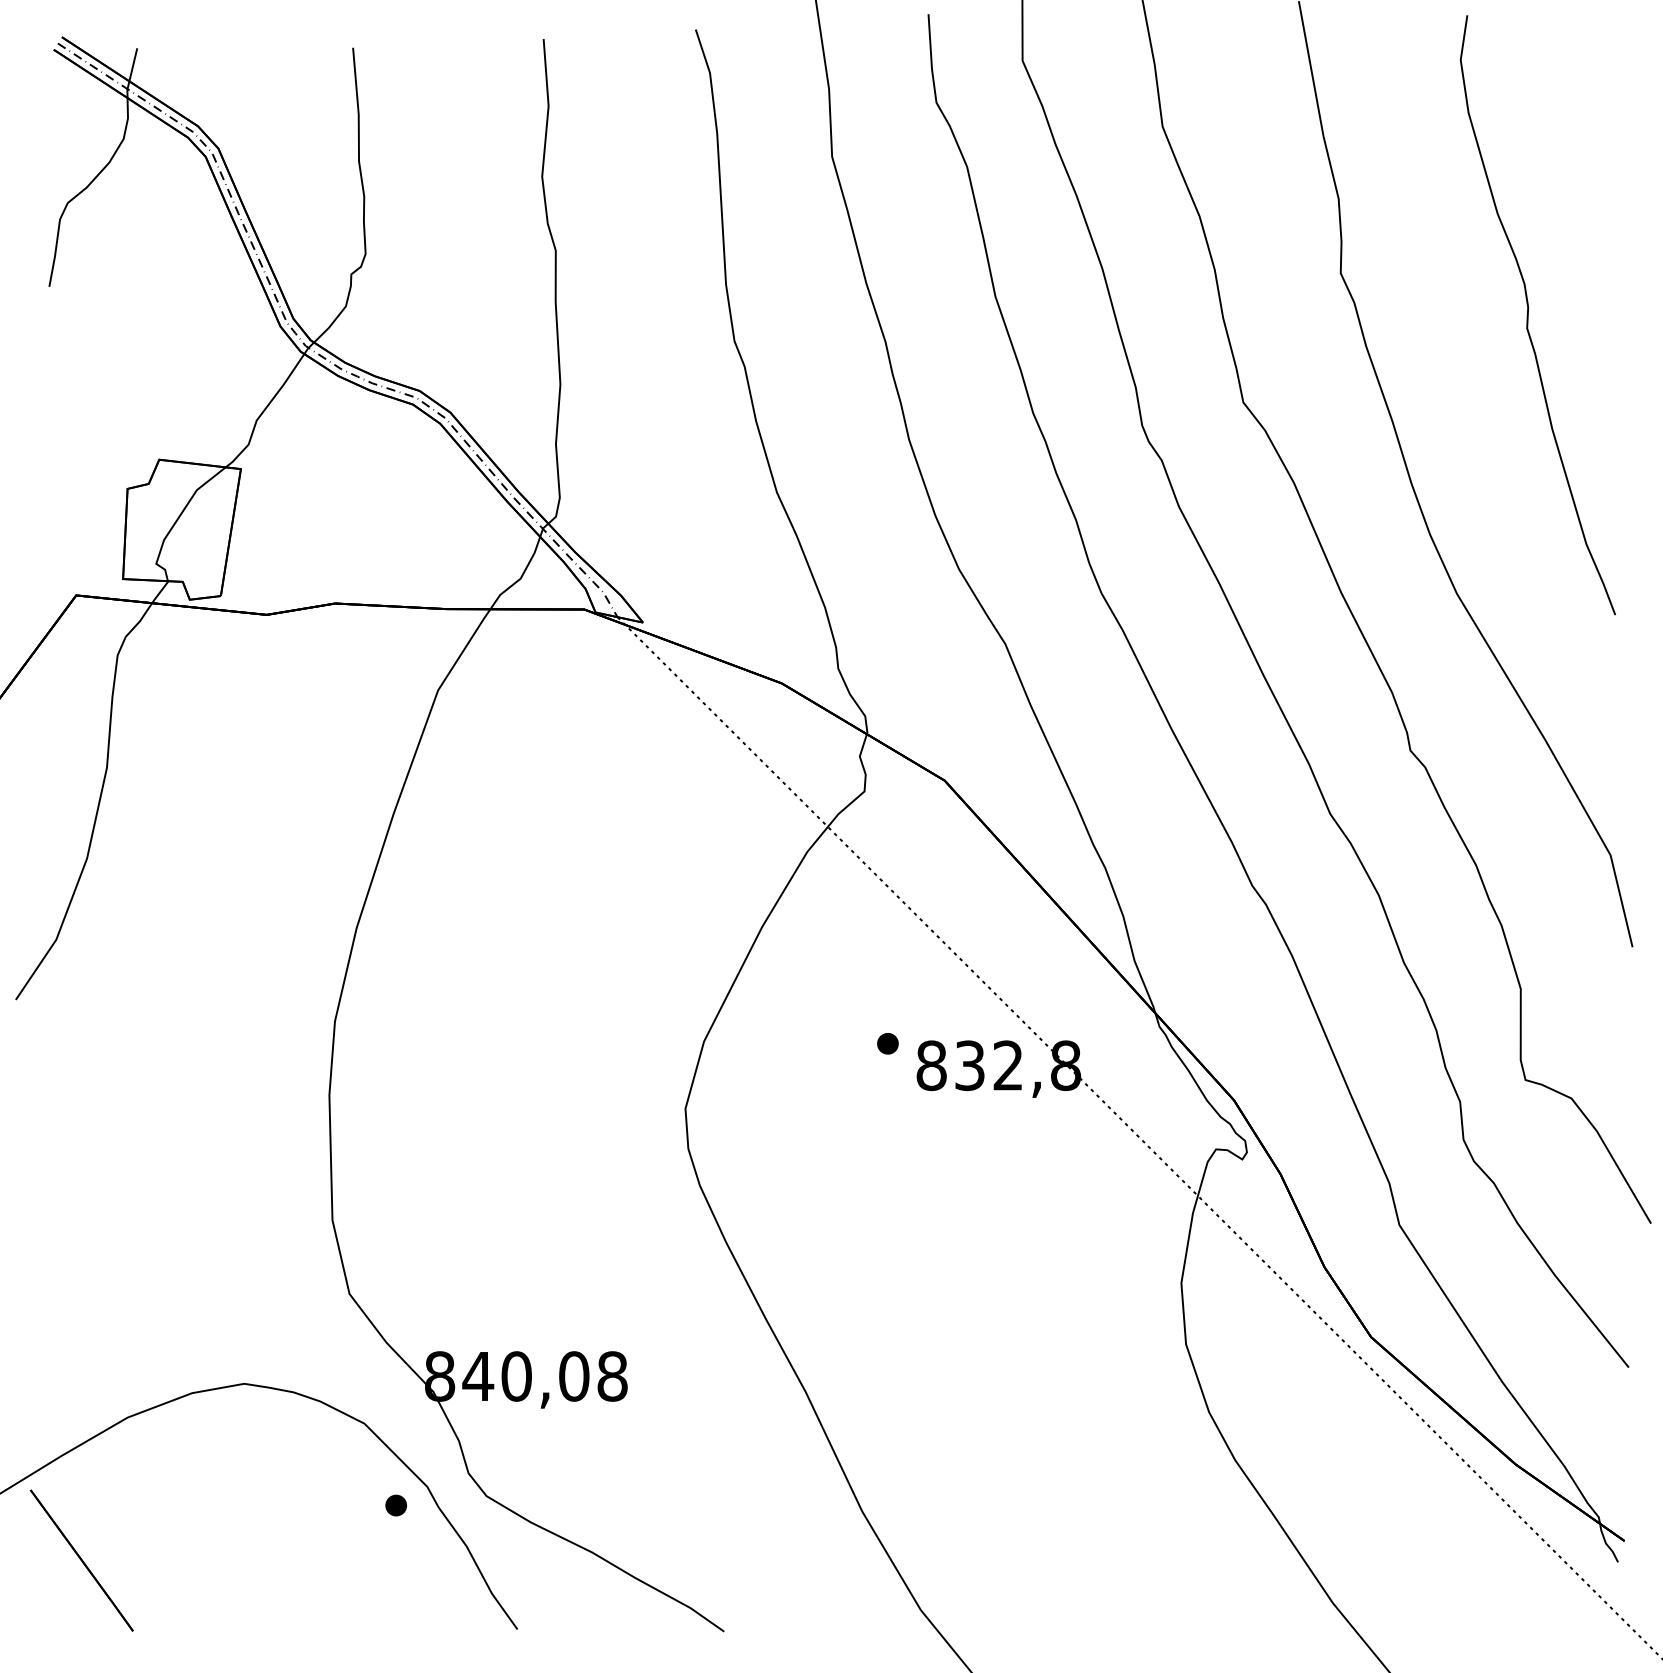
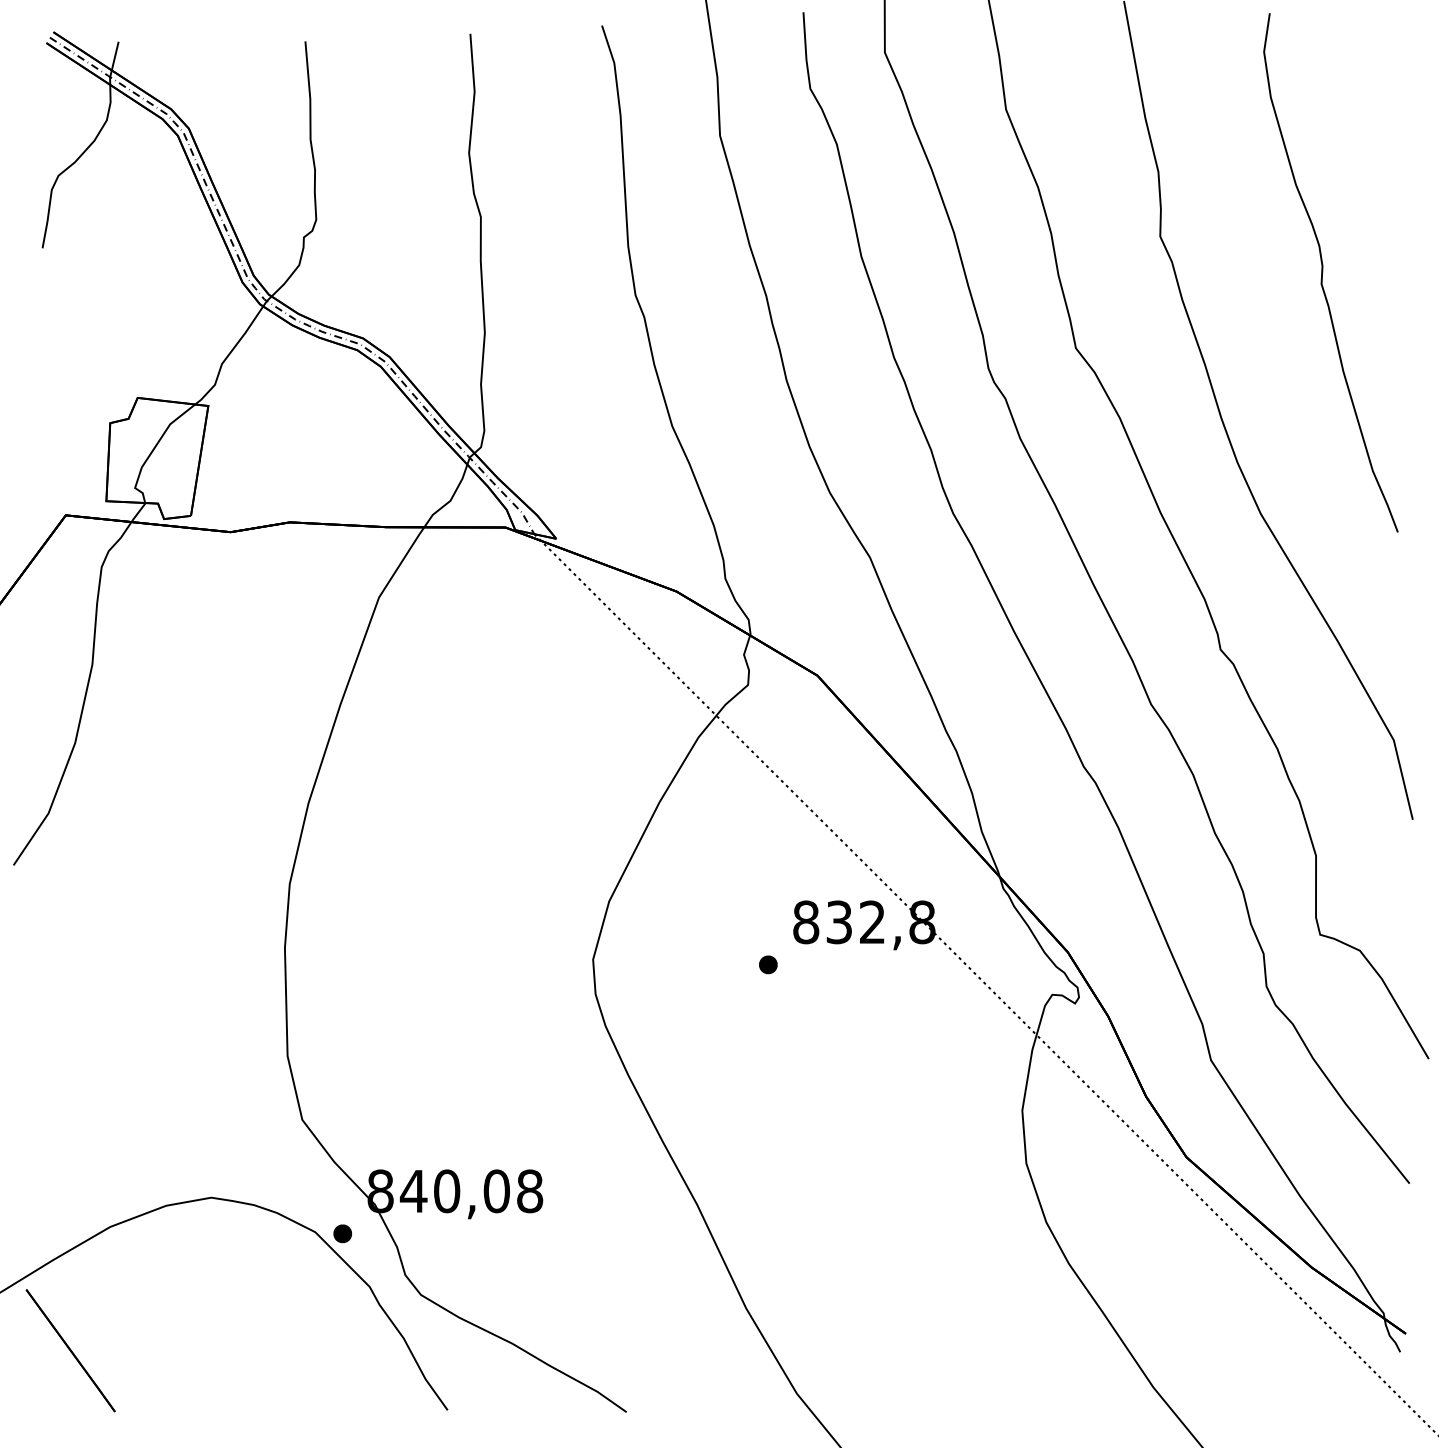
part: (887, 1043) -> (767, 964), moved
part: (395, 1505) -> (342, 1233), moved

